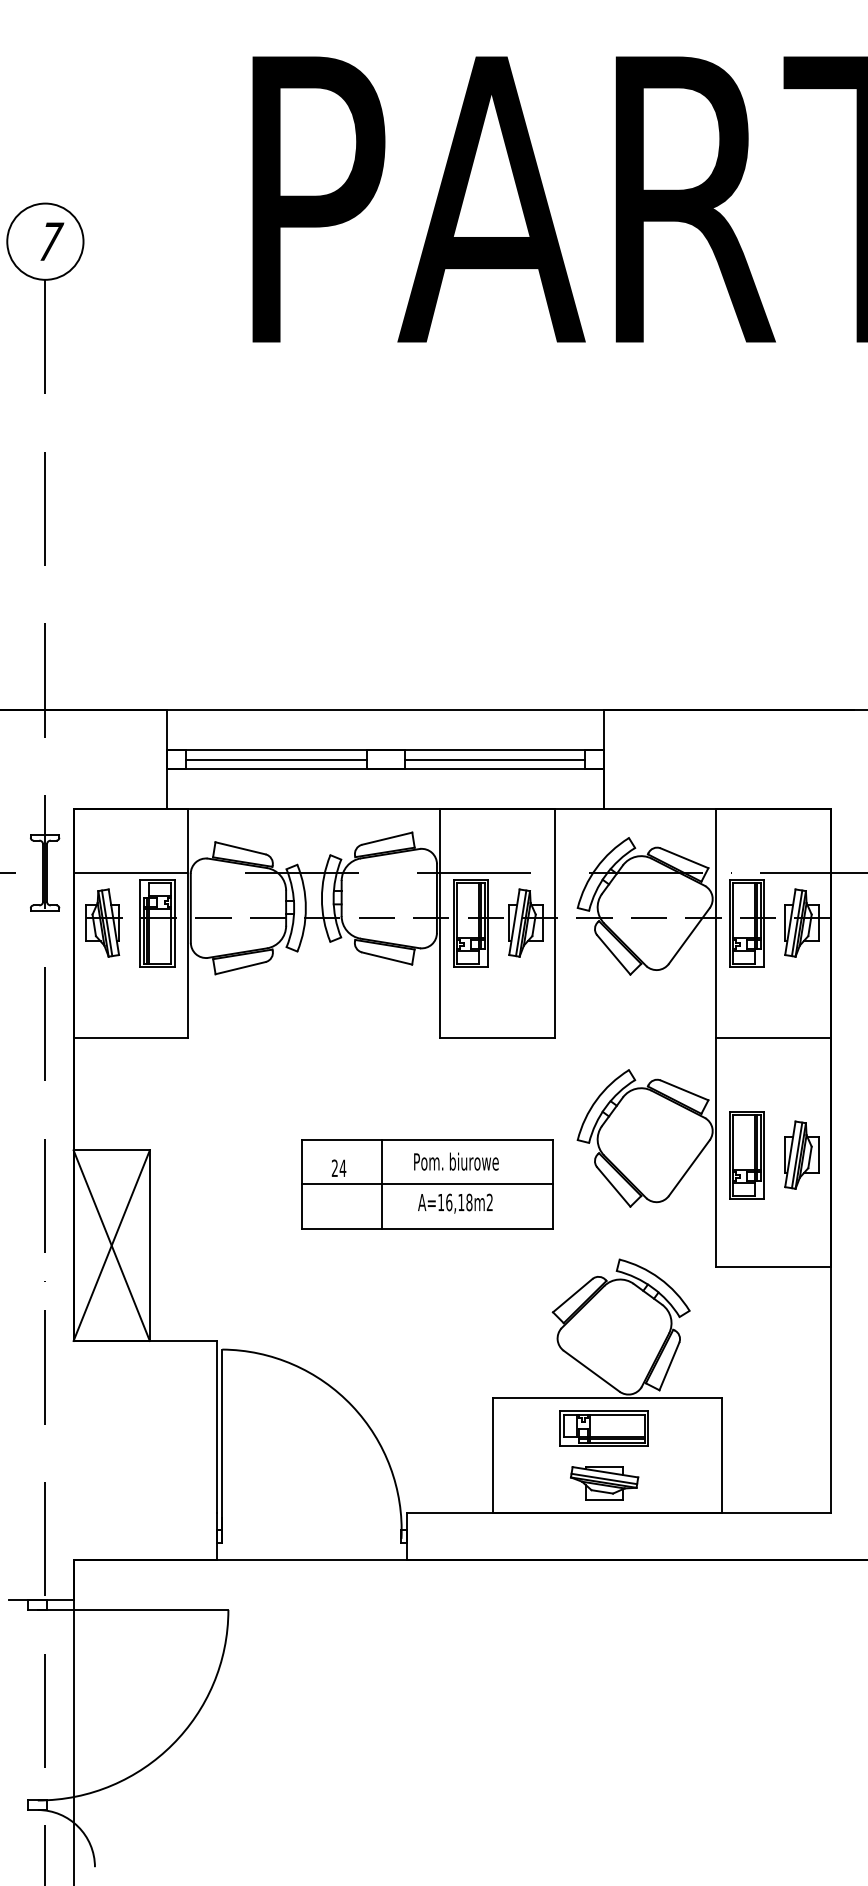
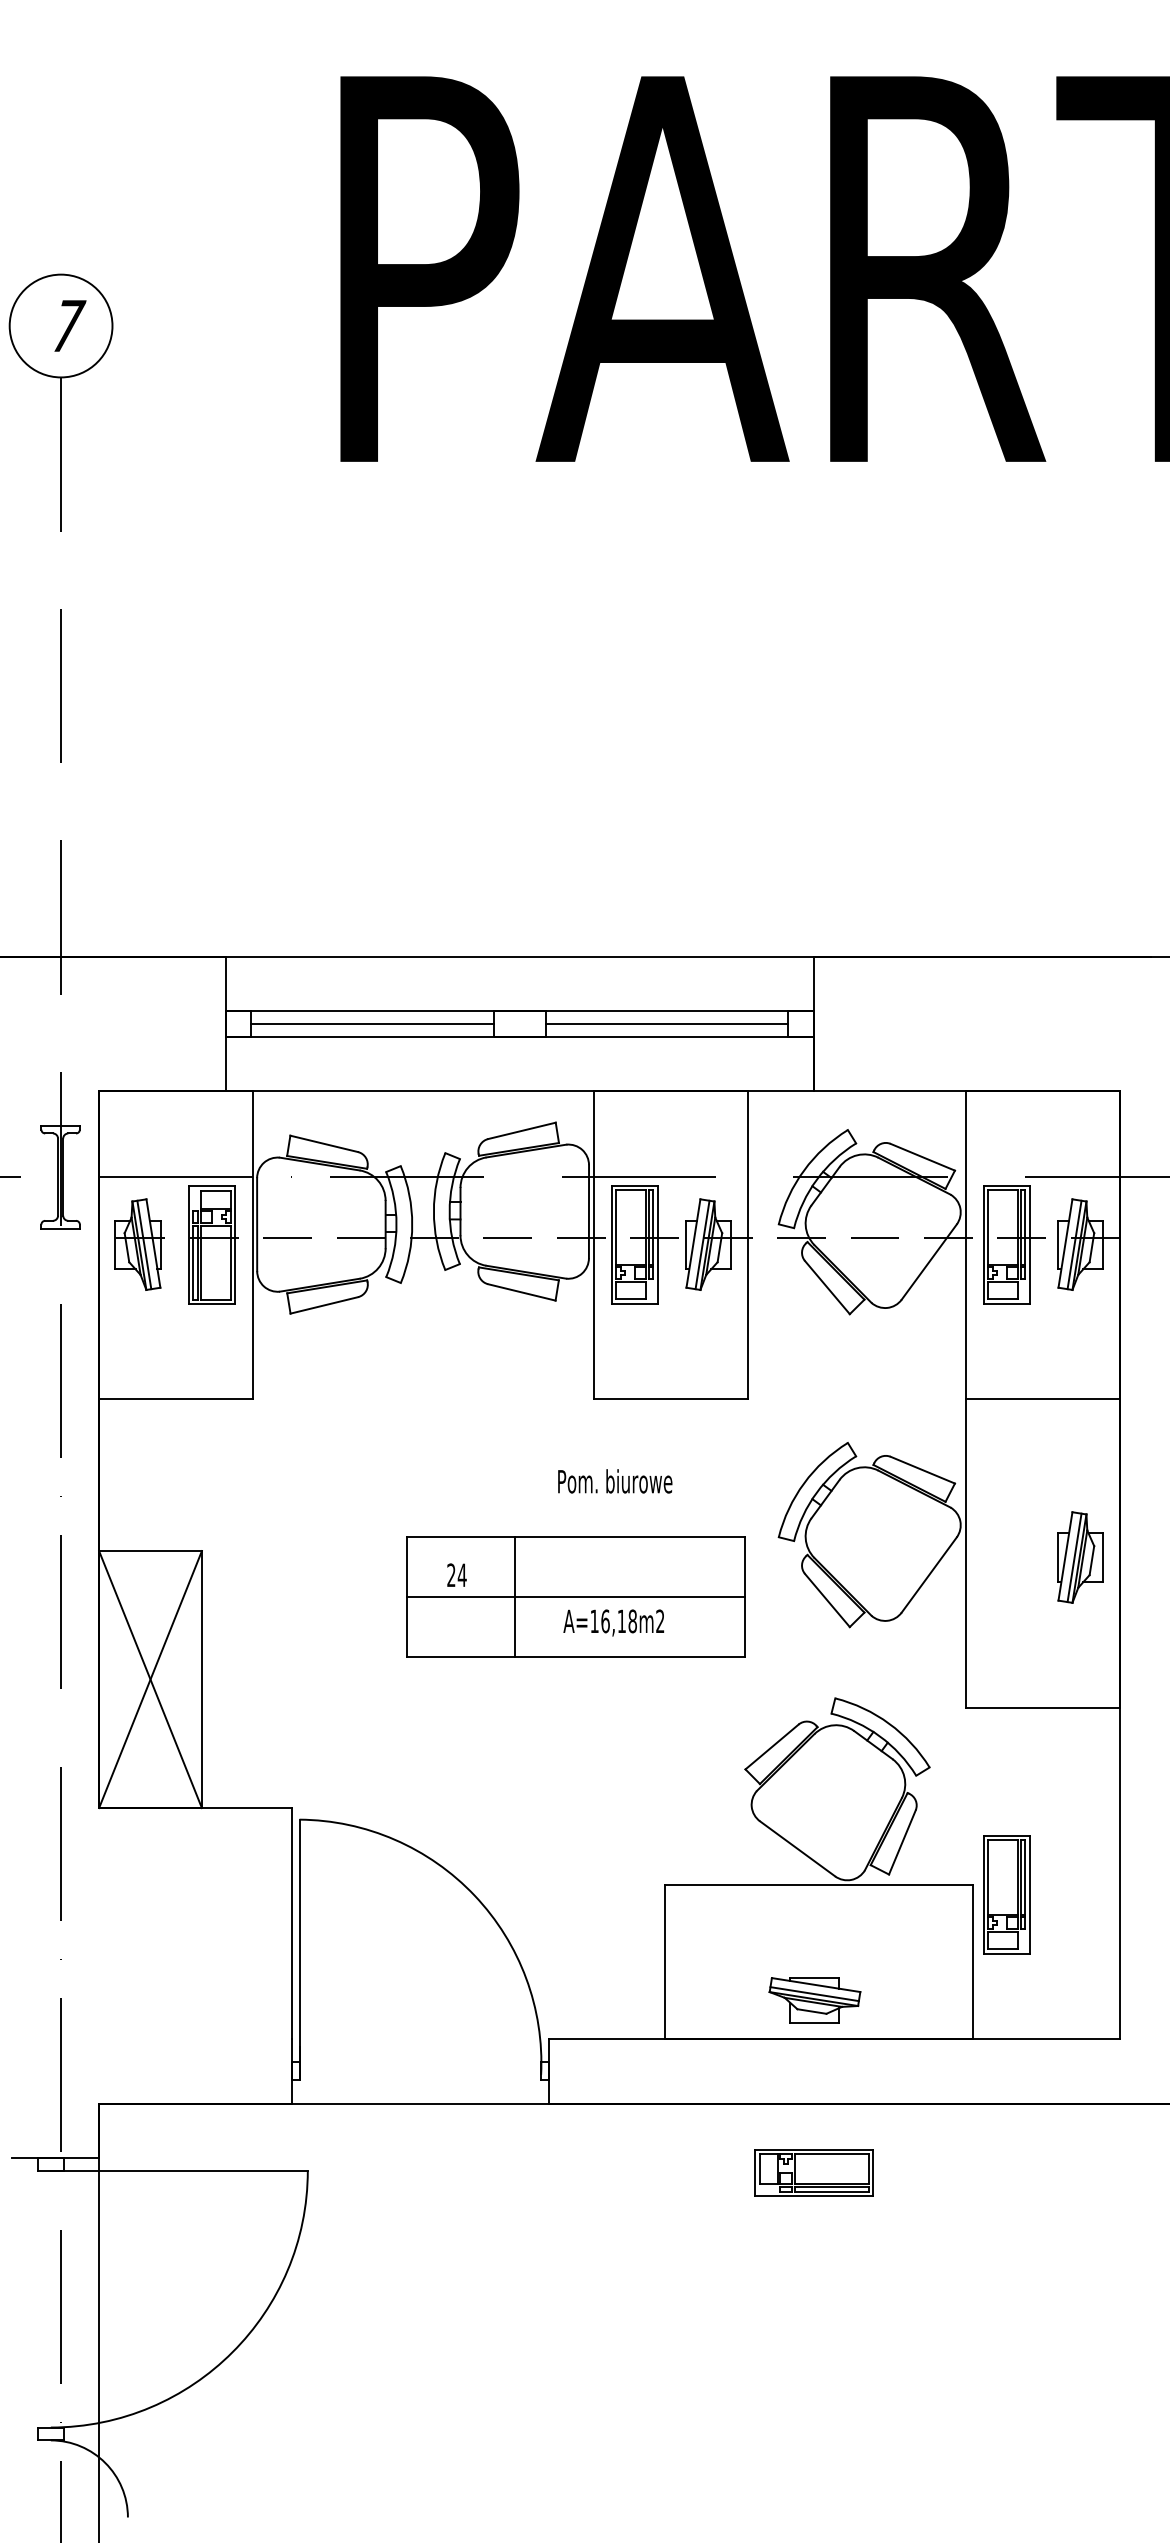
part: (746, 1155) -> (1006, 1895), moved
text: (456, 1161) -> (615, 1481), moved
part: (603, 1428) -> (813, 2172), moved

